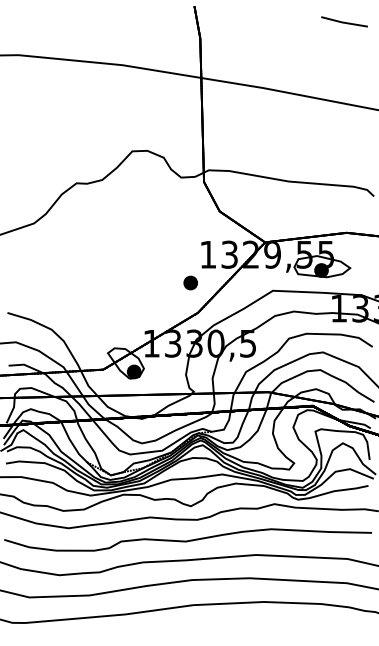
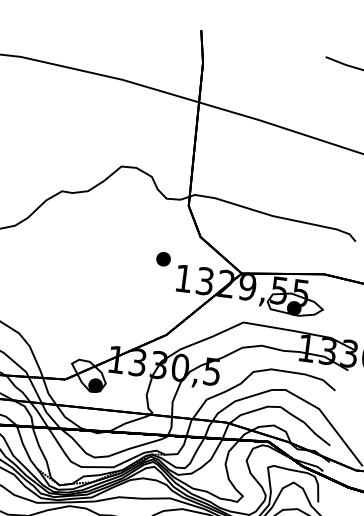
part: (190, 282) -> (163, 258), moved

